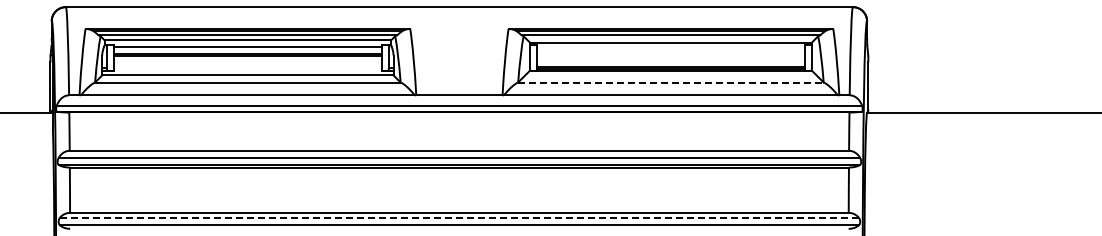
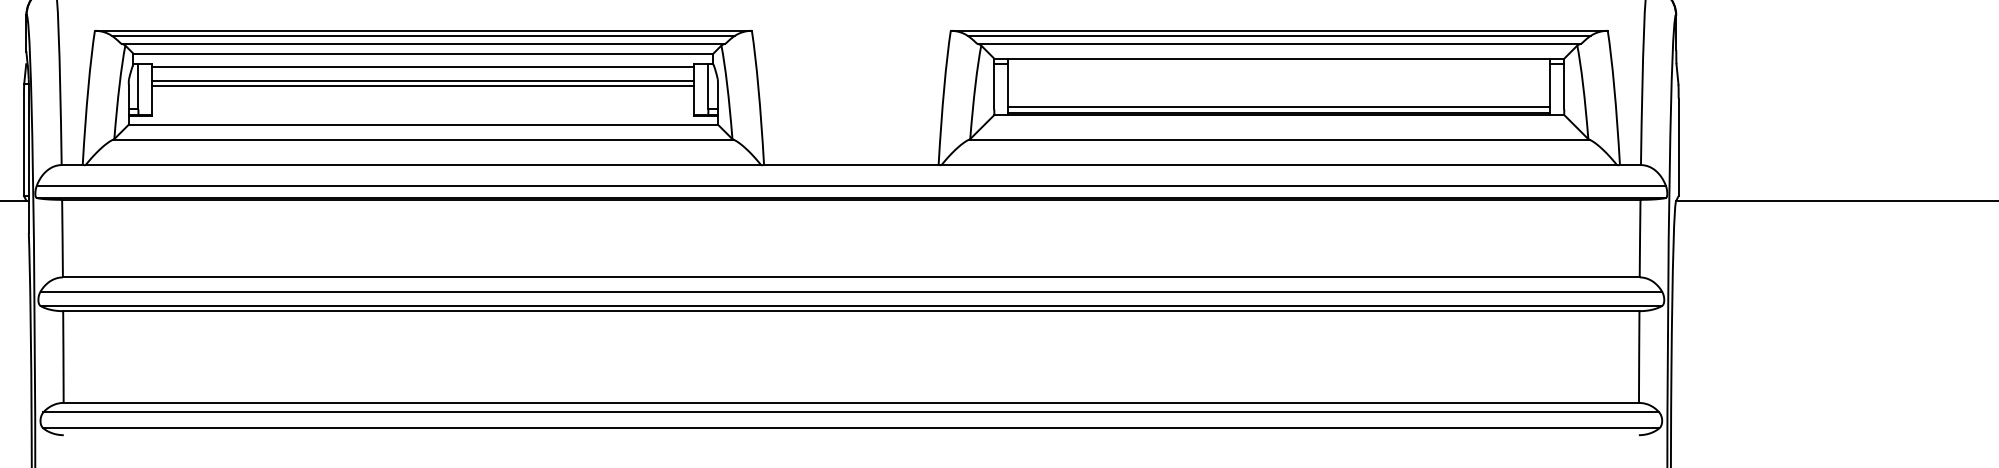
line: (671, 82) -> (1280, 139), dashed -> solid
line: (459, 217) -> (851, 412), dashed -> solid

